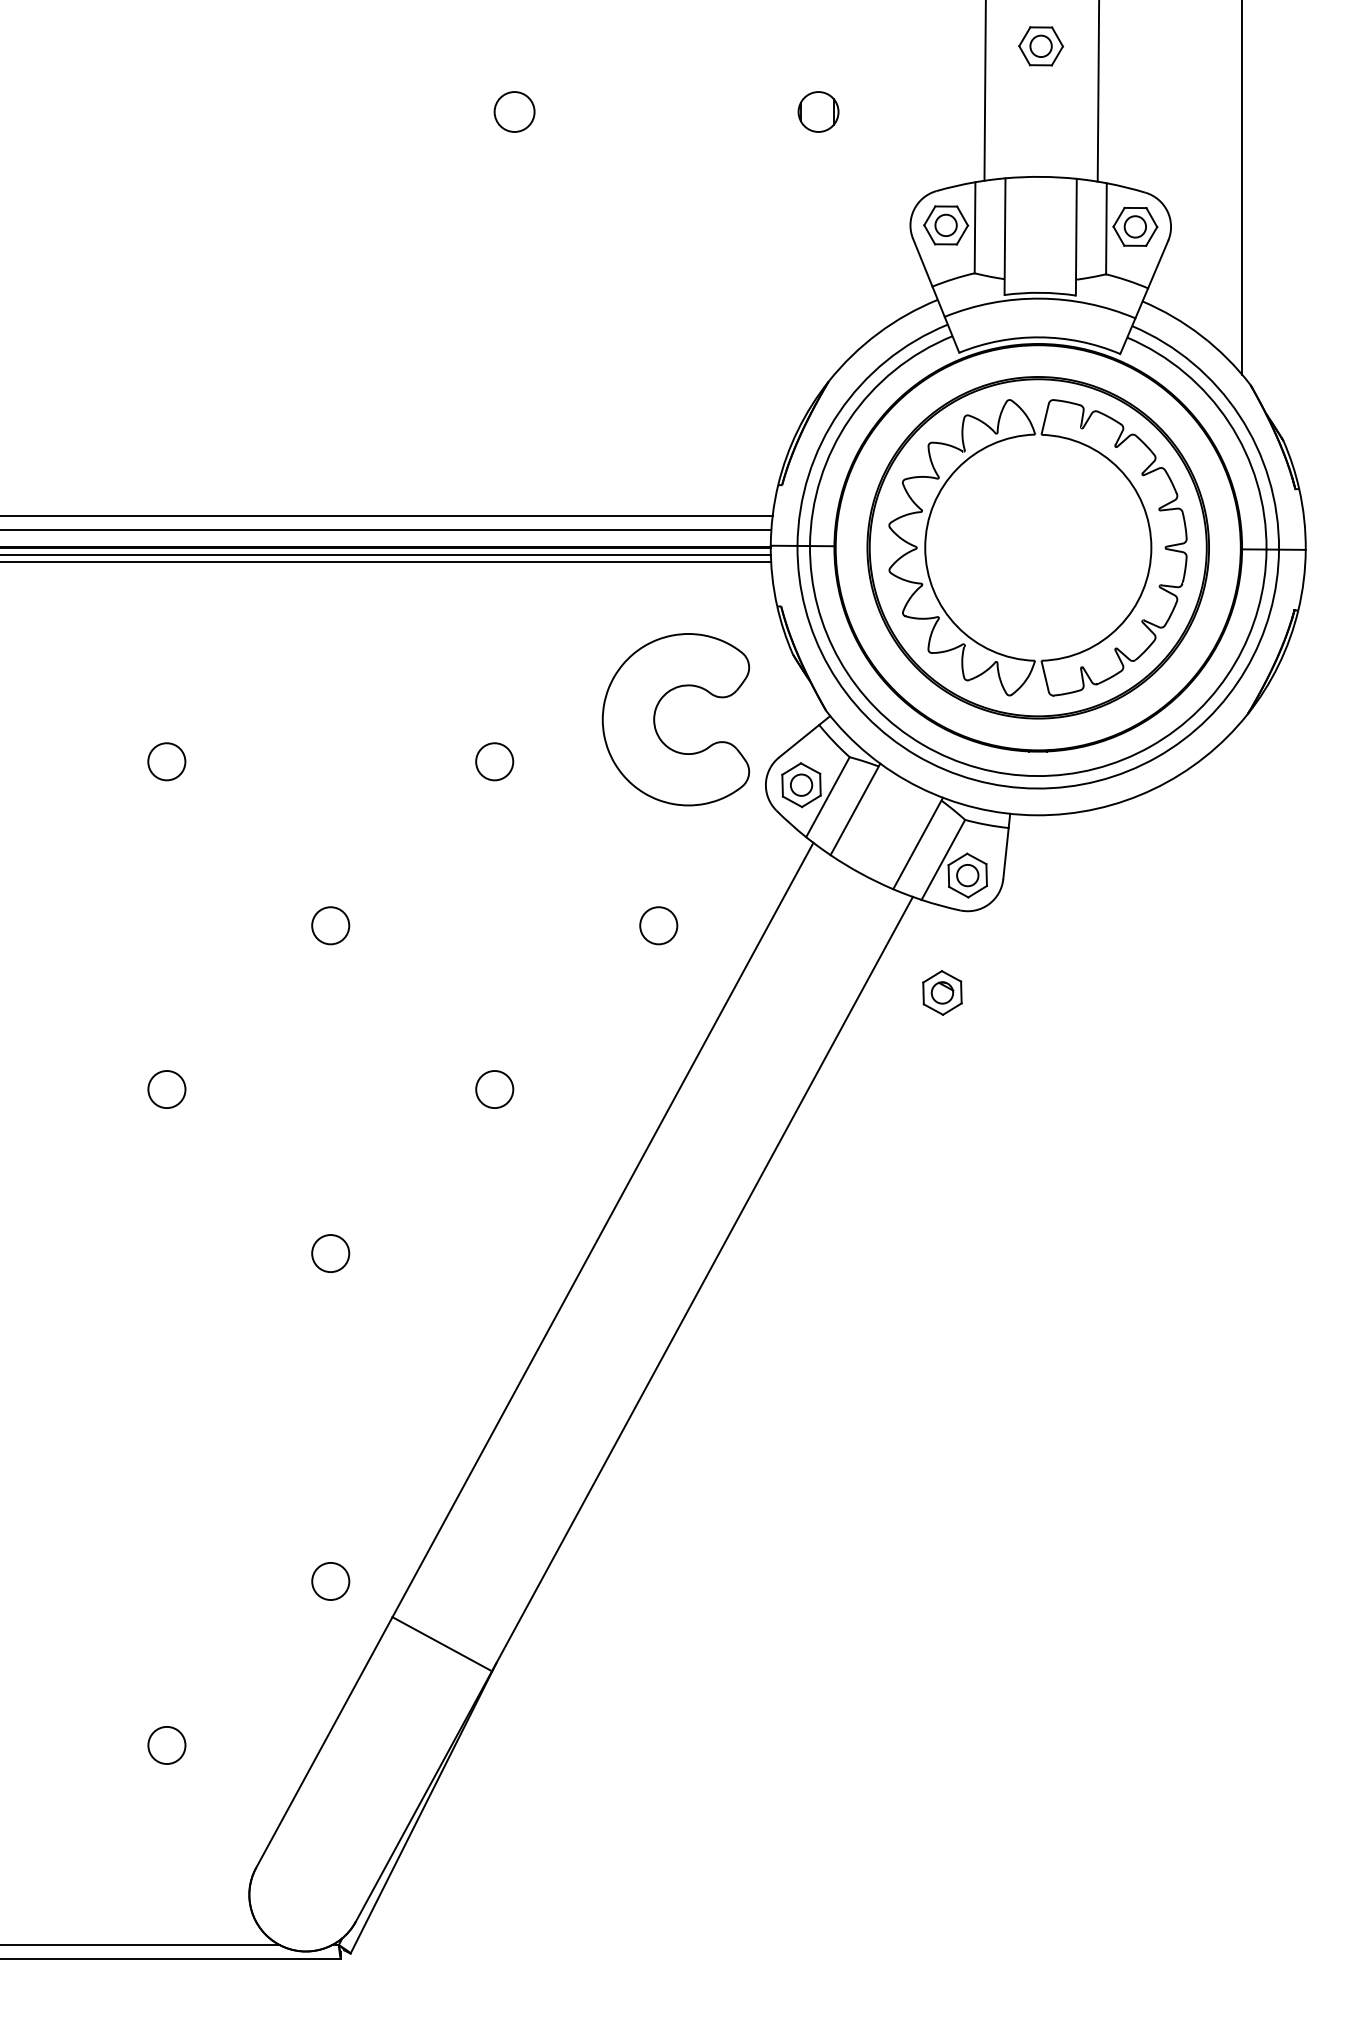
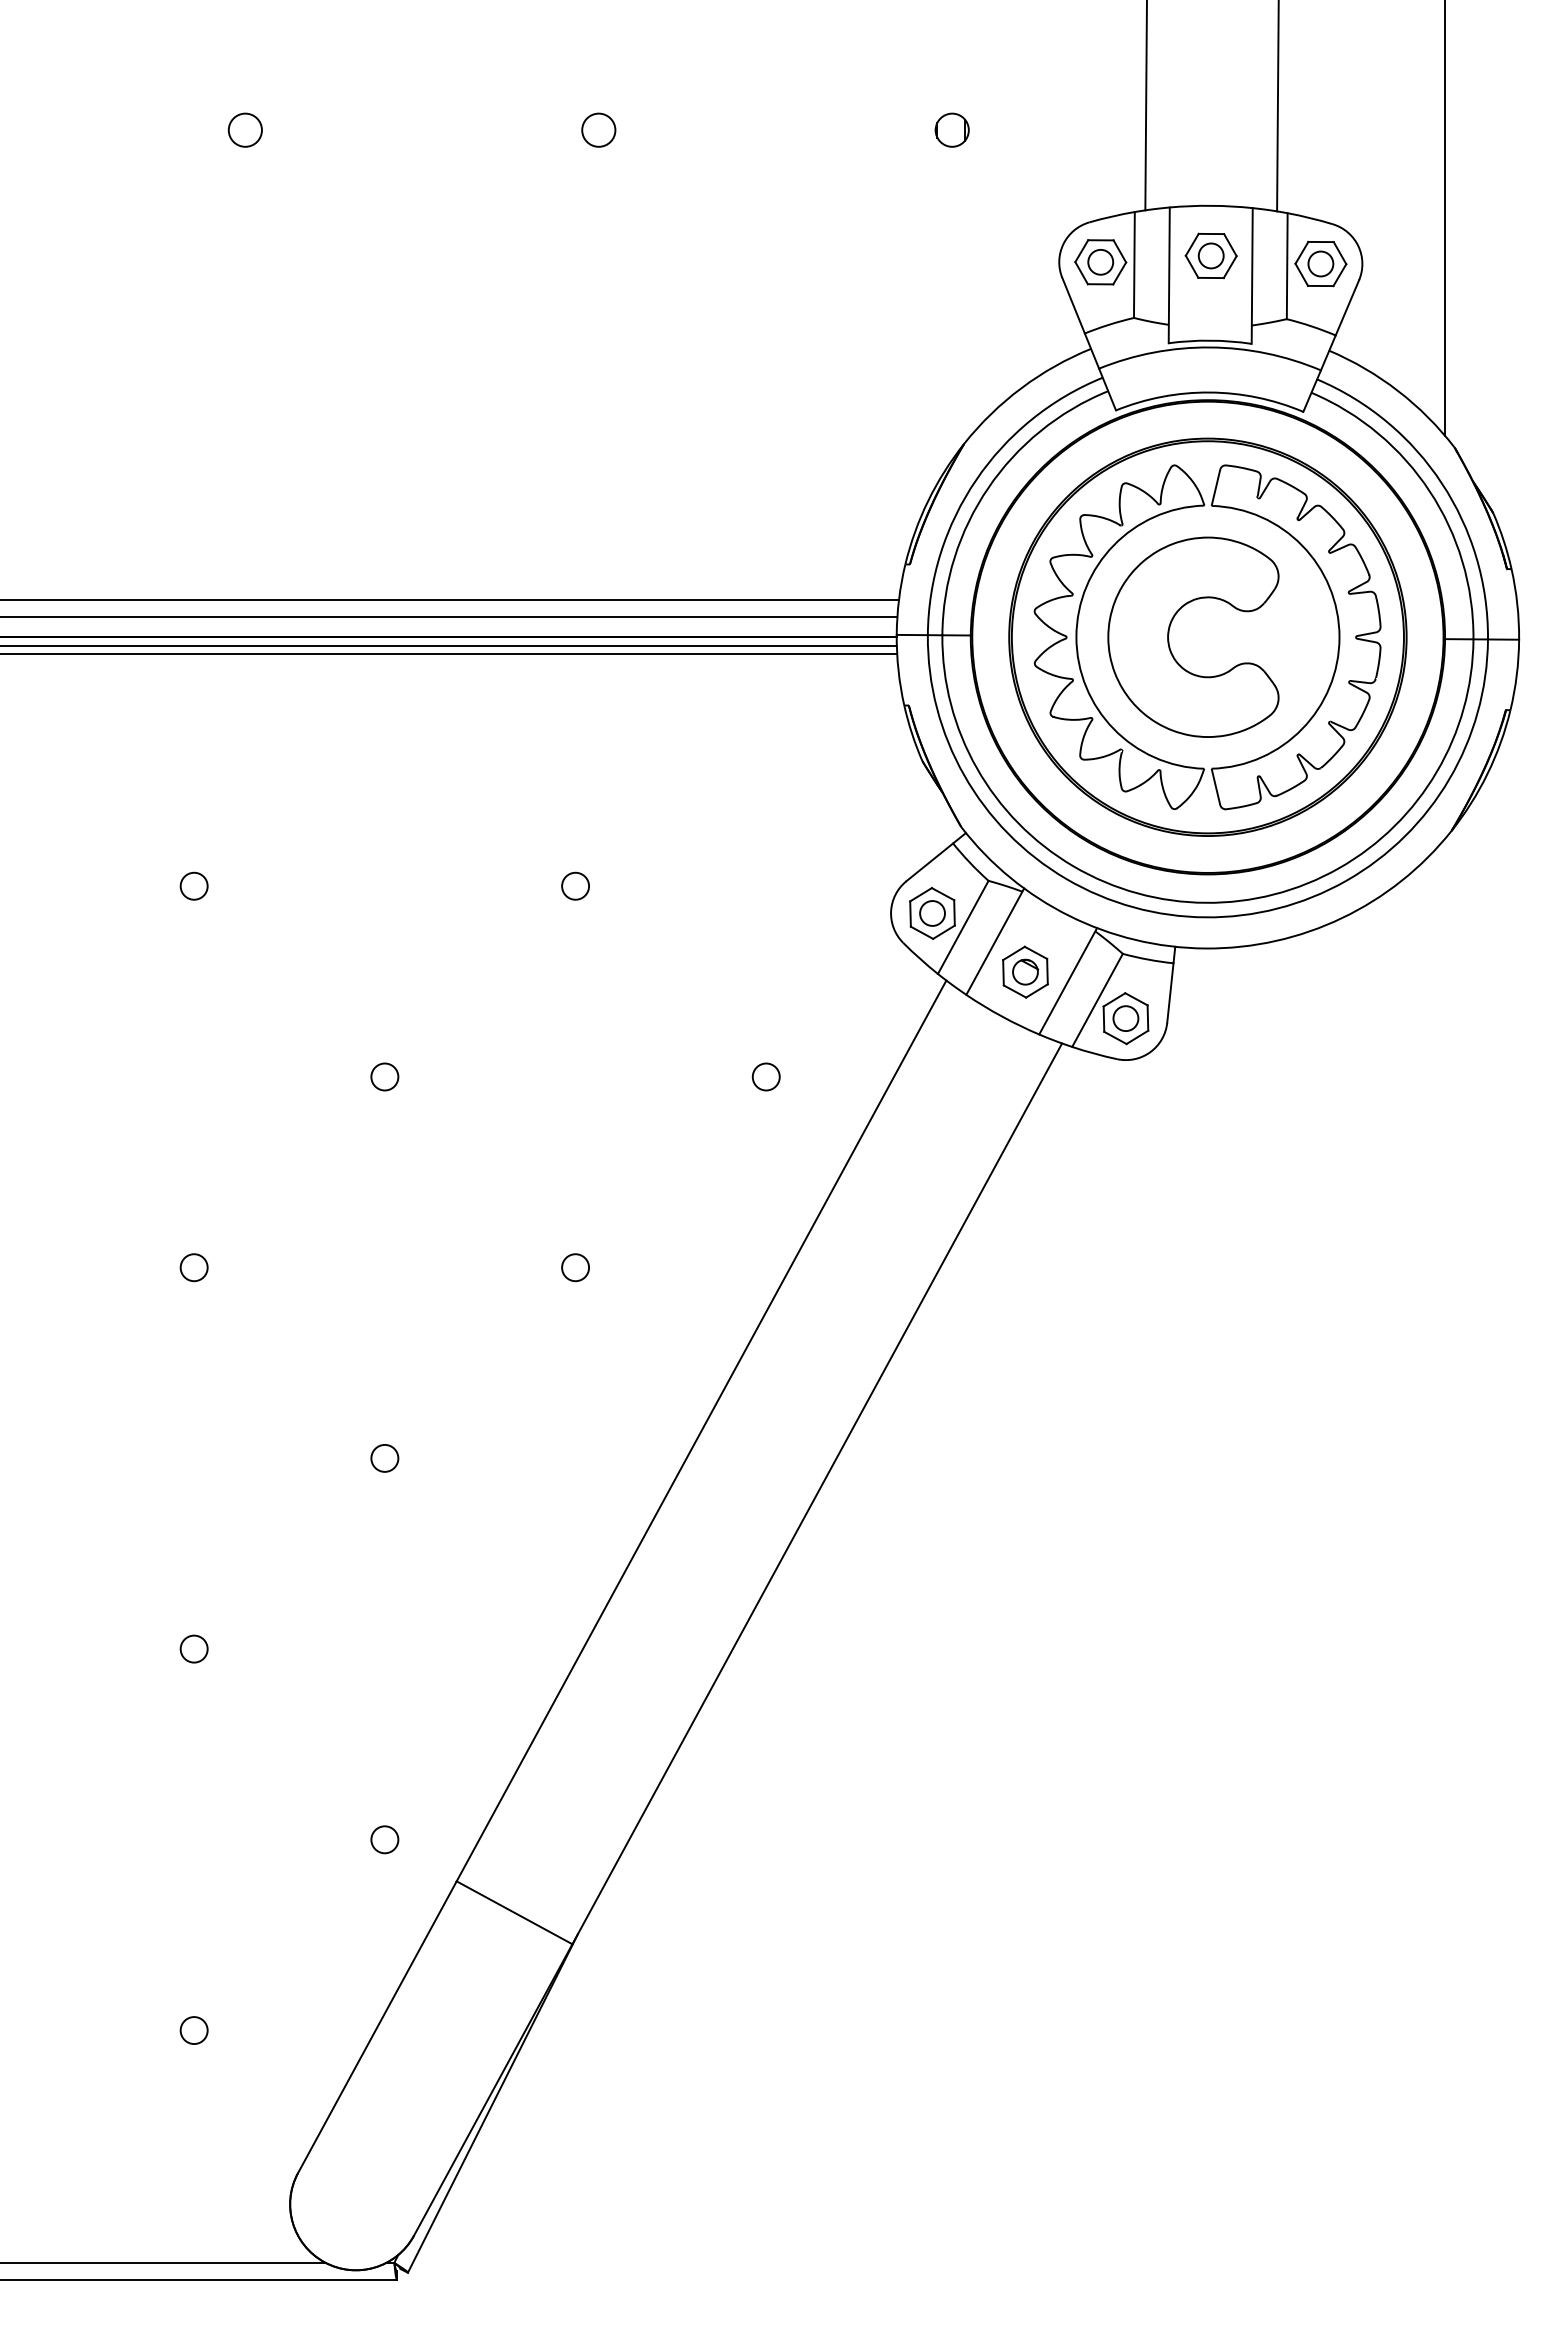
part: (1040, 45) -> (1210, 255), moved
circle: (210, 111) -> (244, 129), added
circle: (514, 111) -> (598, 129), size x0.71
part: (817, 111) -> (951, 129), size x0.71
part: (655, 717) -> (1169, 634), moved
circle: (166, 761) -> (193, 885), size x0.62
circle: (494, 761) -> (575, 885), size x0.62
circle: (330, 925) -> (384, 1076), size x0.62
circle: (657, 925) -> (765, 1076), size x0.62
part: (942, 992) -> (1025, 971), moved
circle: (166, 1089) -> (193, 1267), size x0.62
circle: (494, 1089) -> (575, 1267), size x0.62
circle: (330, 1253) -> (384, 1458), size x0.62
circle: (166, 1417) -> (193, 1648), added
circle: (330, 1581) -> (384, 1839), size x0.62
circle: (166, 1745) -> (193, 2030), size x0.62

